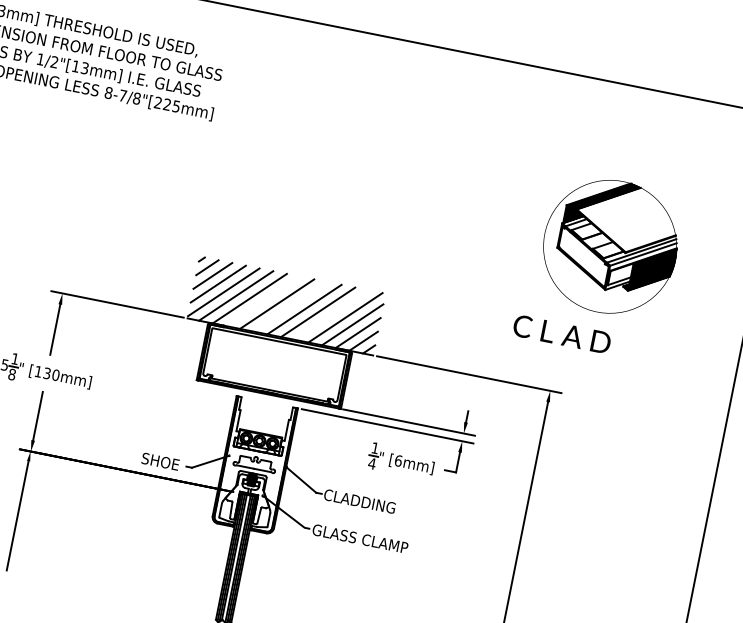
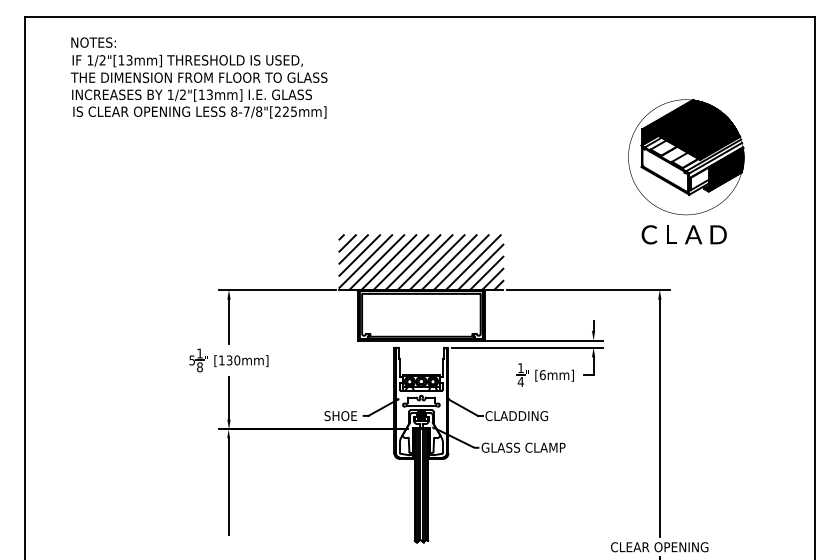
hatch: (626, 218) -> (695, 130), added
line: (262, 301) -> (400, 262), added
line: (290, 306) -> (424, 262), added
line: (331, 315) -> (461, 262), added
text: (561, 333) -> (683, 234), moved

